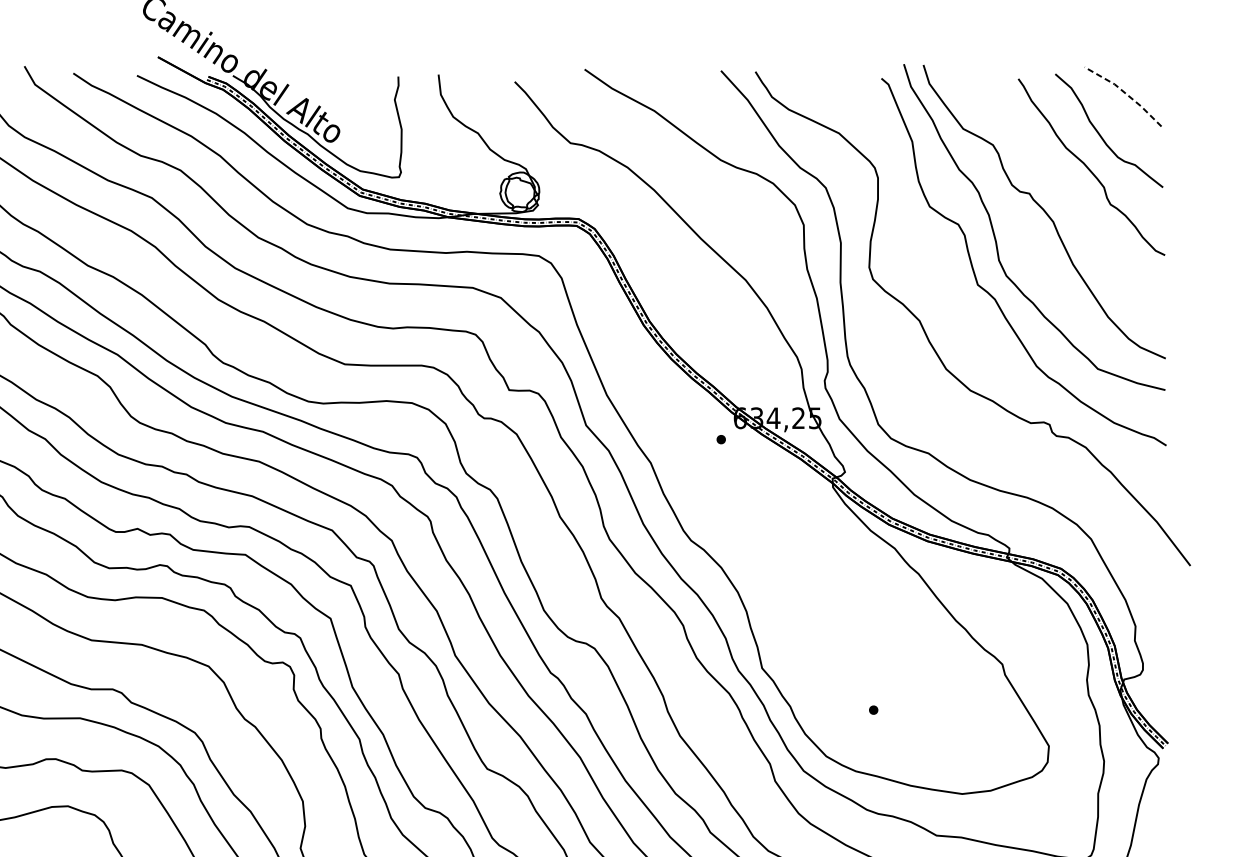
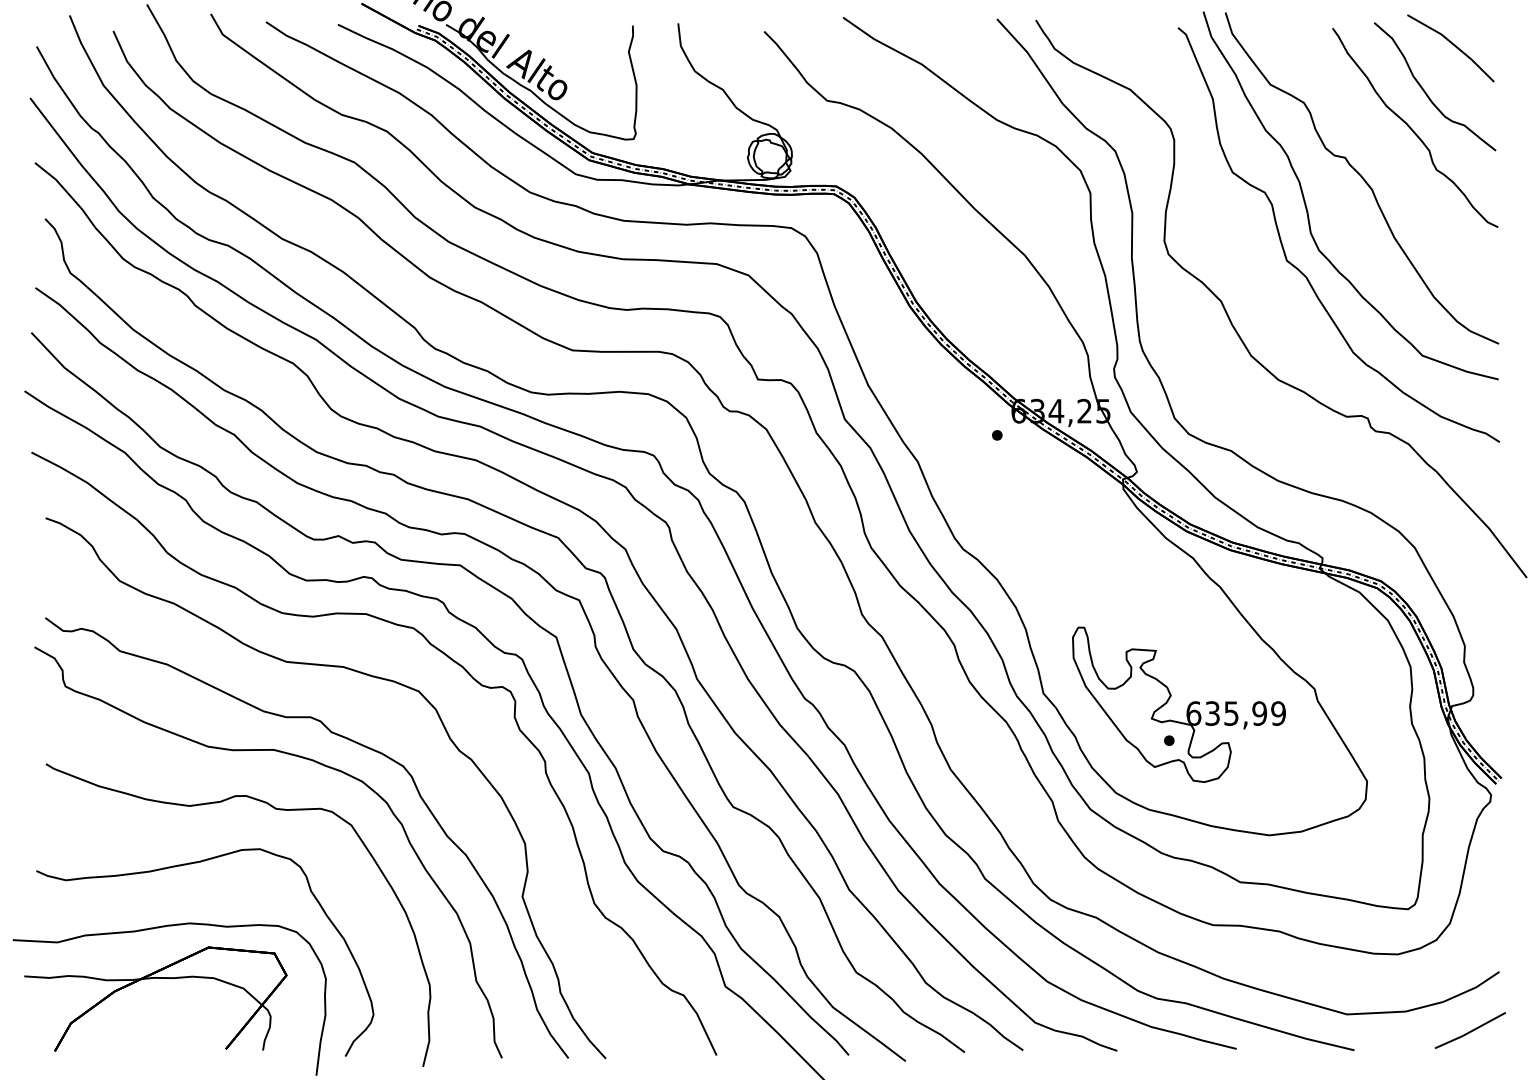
line: (1125, 93) -> (1453, 44), dashed -> solid
part: (889, 679) -> (1187, 706), added

